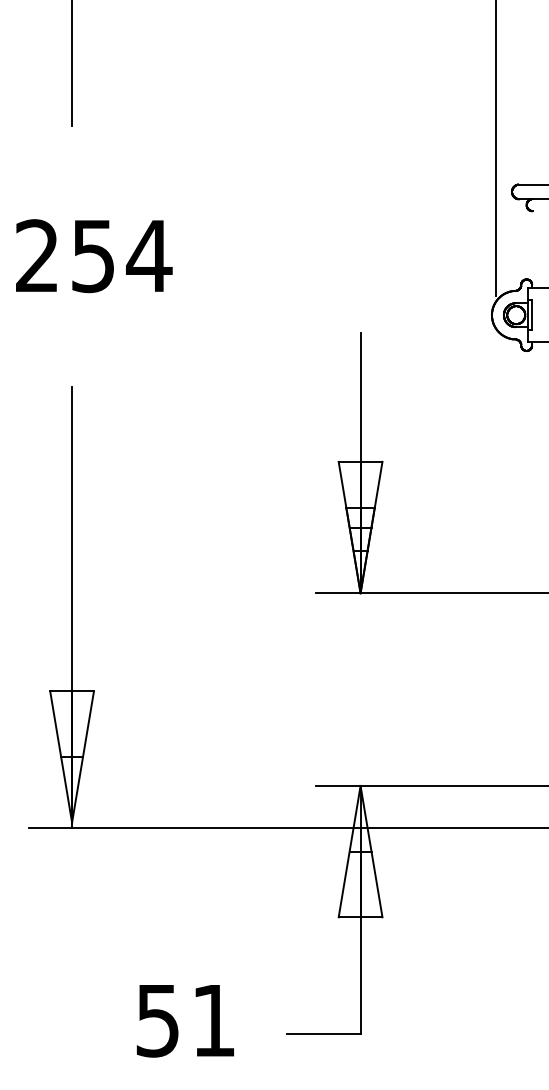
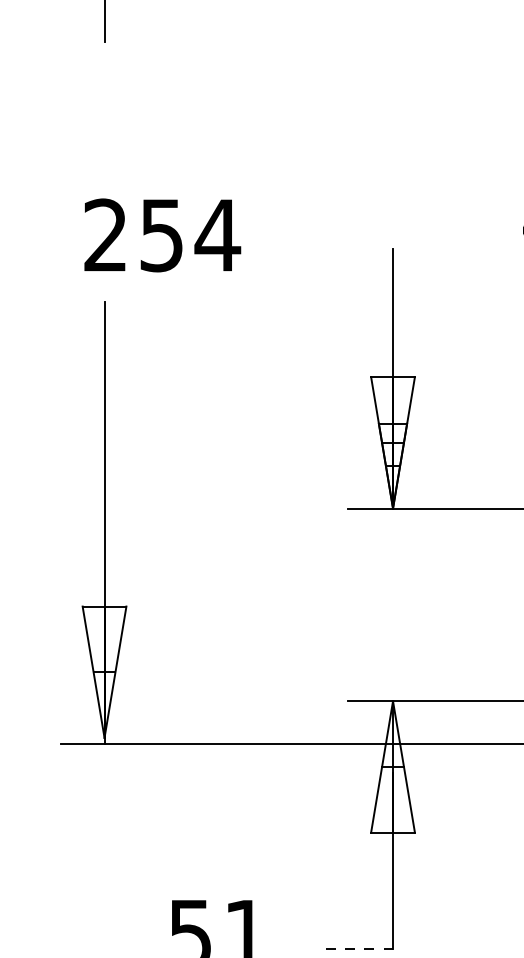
text: (94, 256) -> (162, 235), moved
line: (323, 1033) -> (355, 948), solid -> dashed

